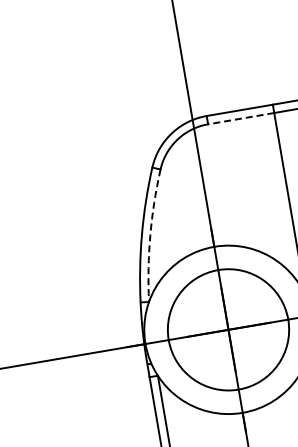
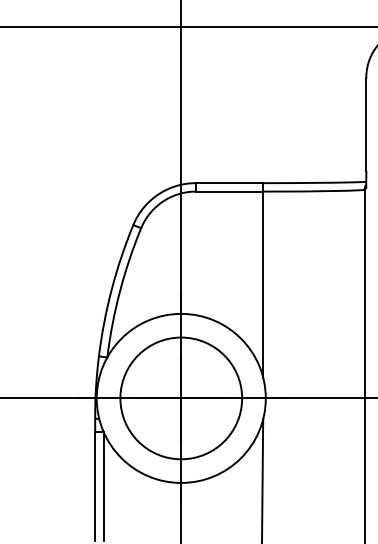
line: (241, 118) -> (229, 191), dashed -> solid
arc: (149, 235) -> (119, 291), dashed -> solid

